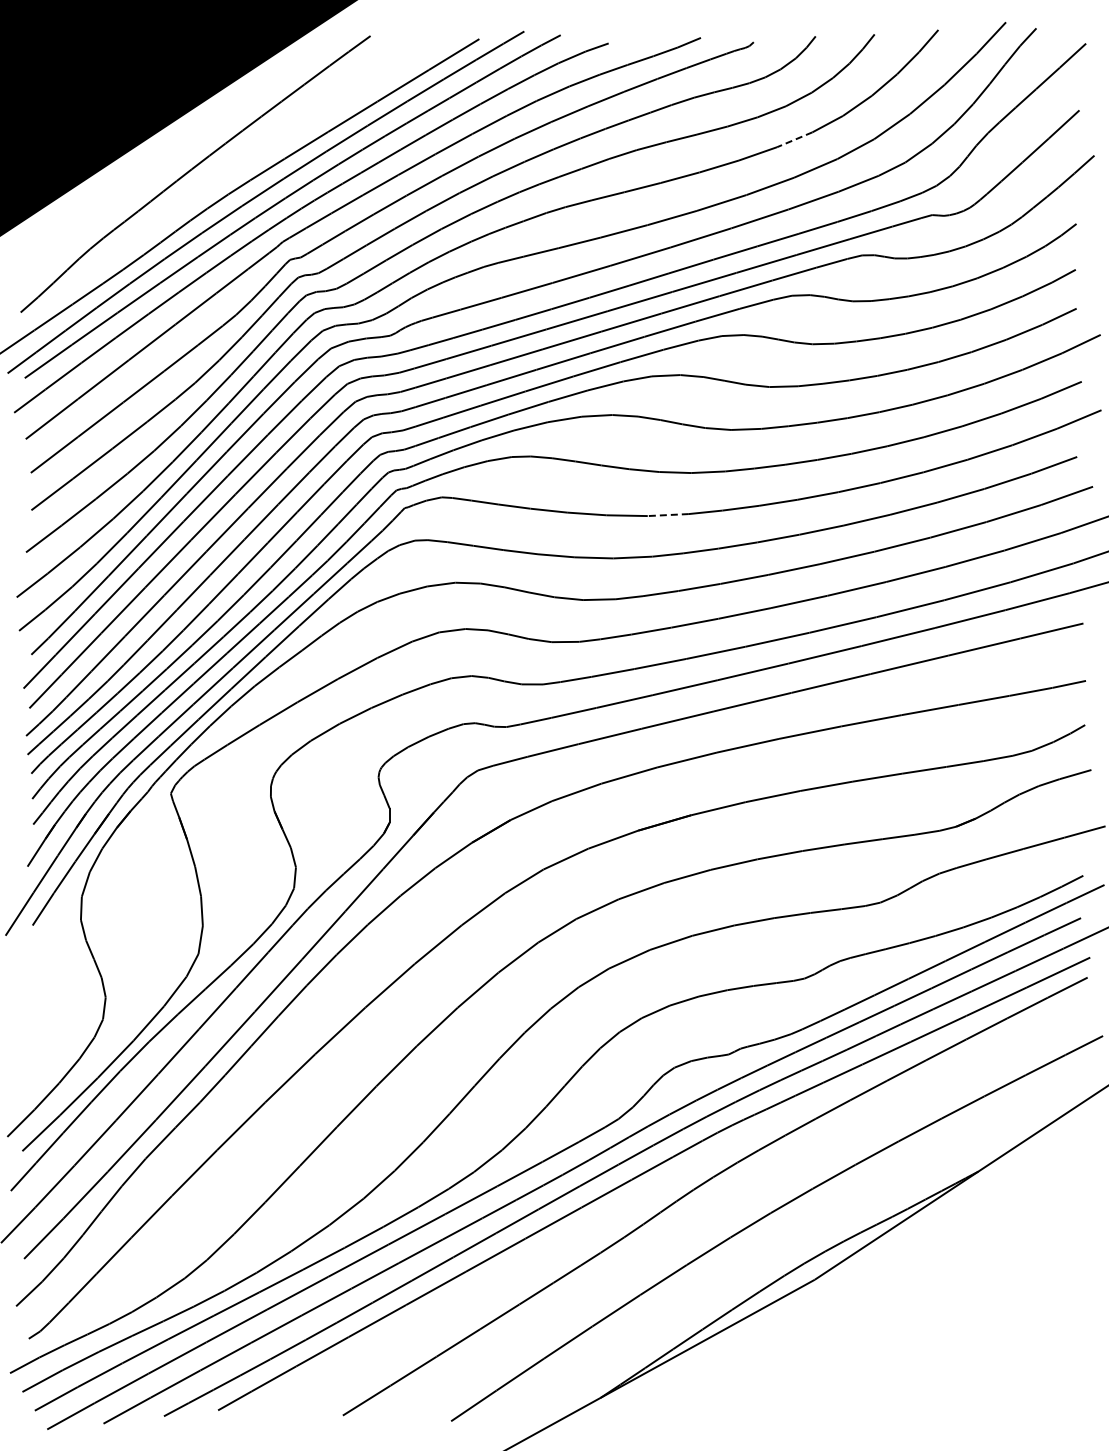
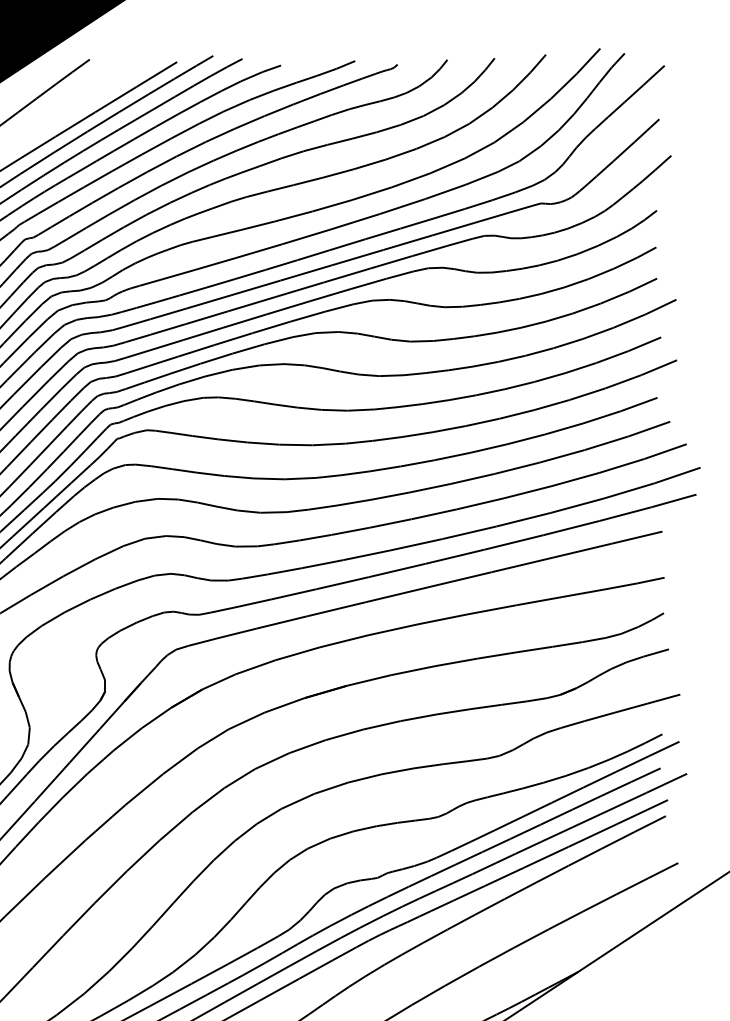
line: (794, 139) -> (430, 142), dashed -> solid
line: (668, 515) -> (329, 444), dashed -> solid

